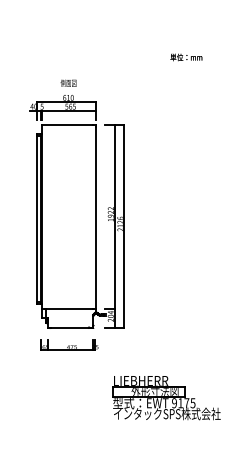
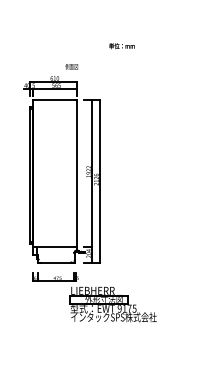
text: (186, 57) -> (122, 46), moved
text: (68, 82) -> (71, 66), moved
part: (166, 398) -> (113, 304), moved

